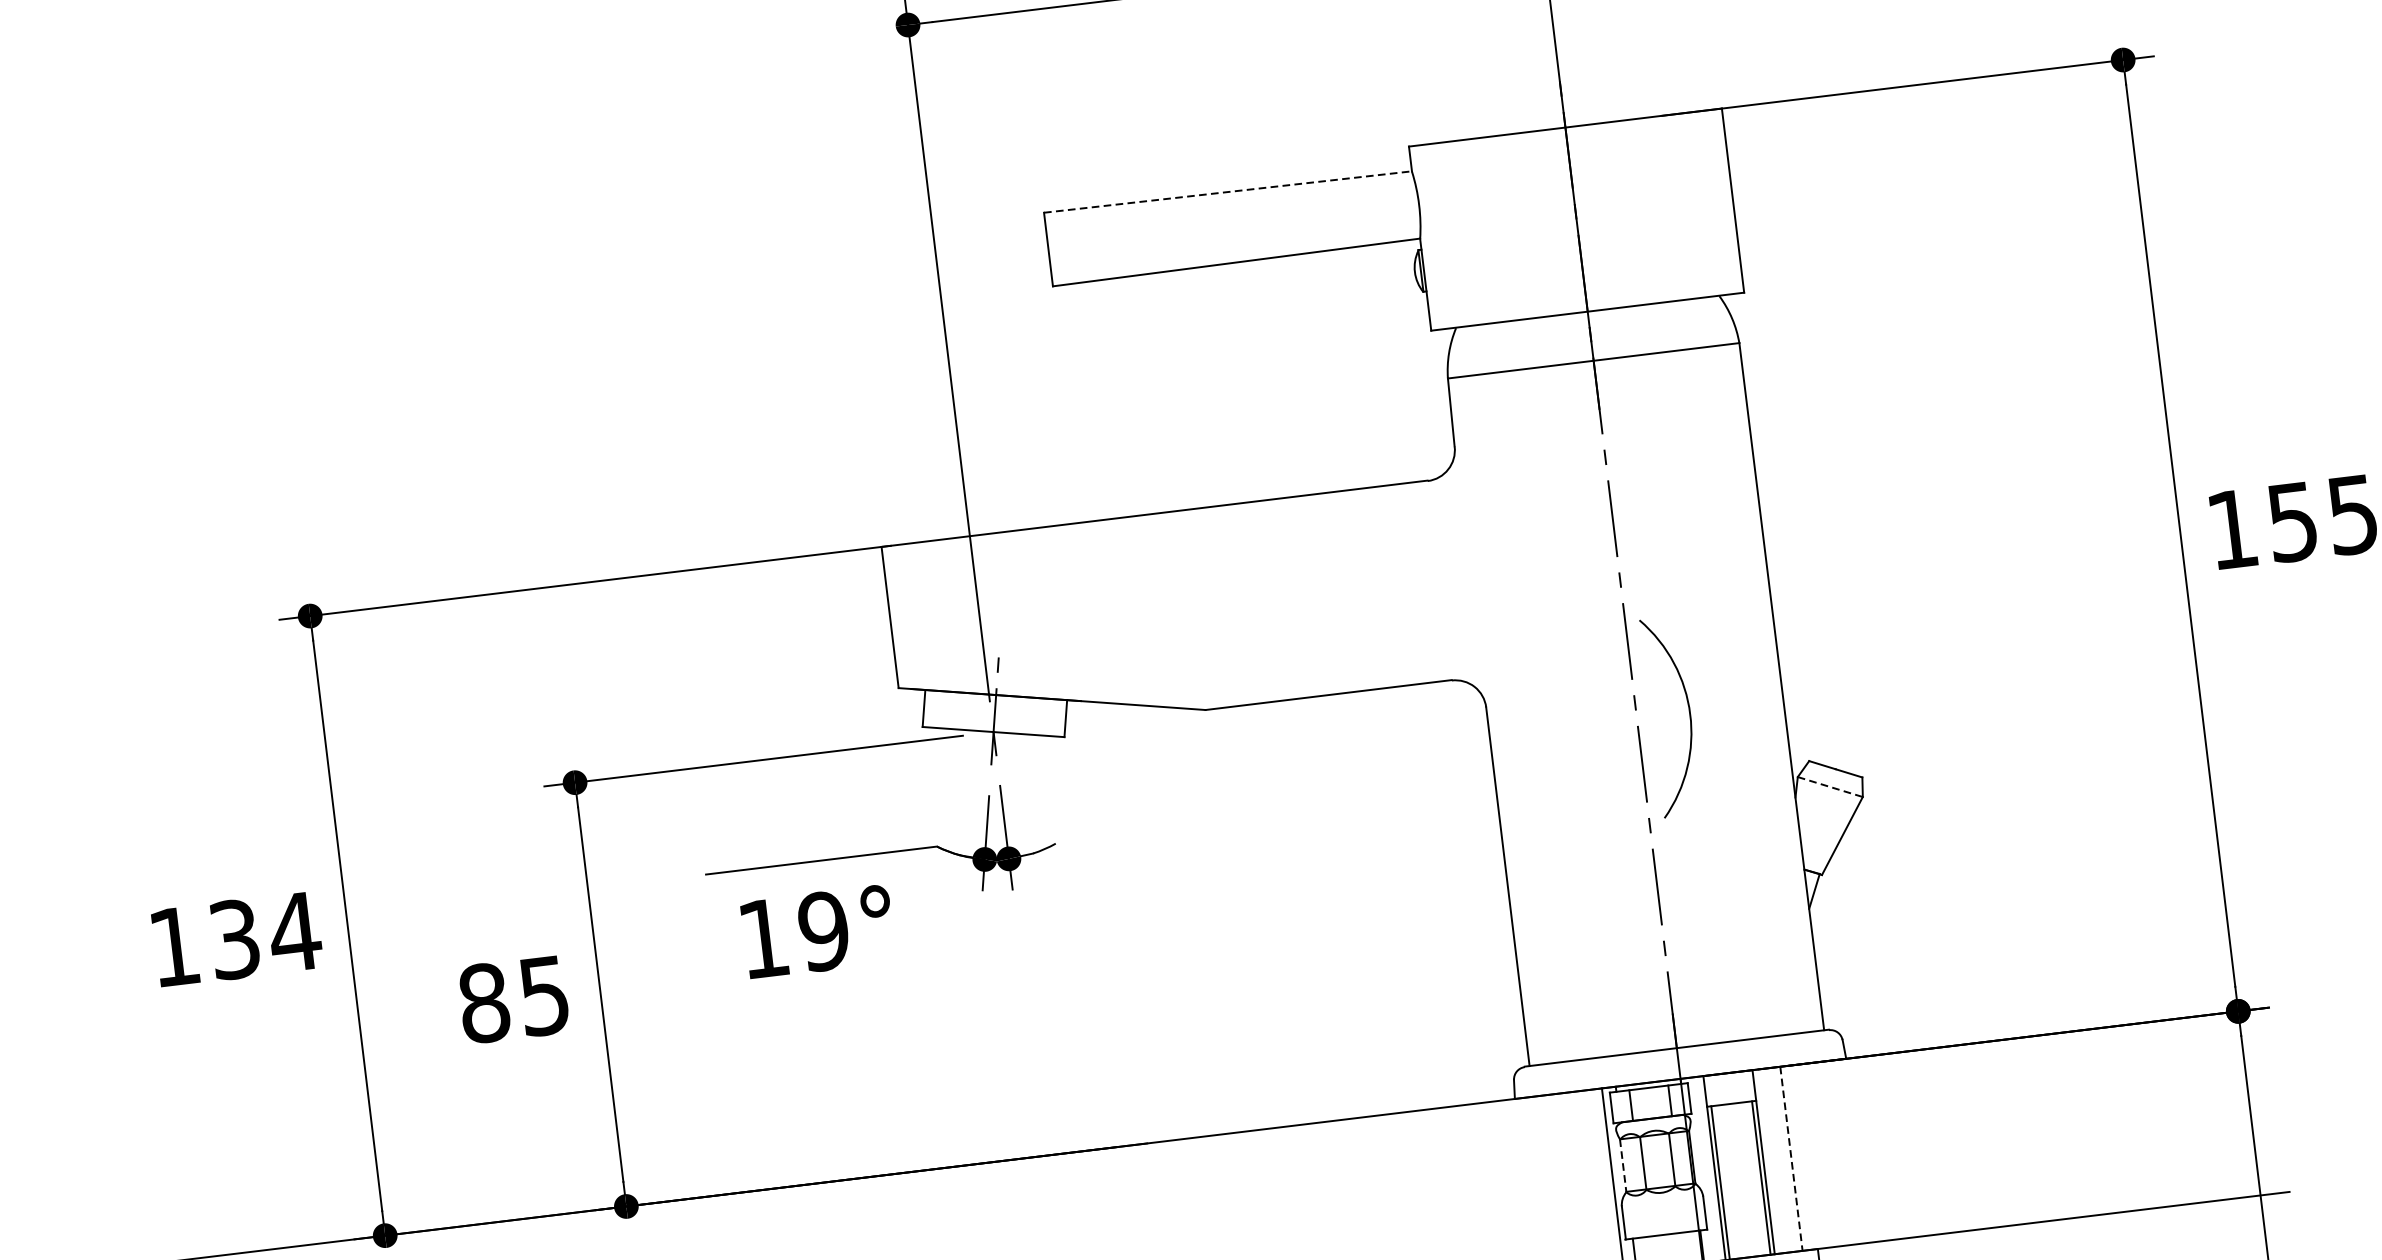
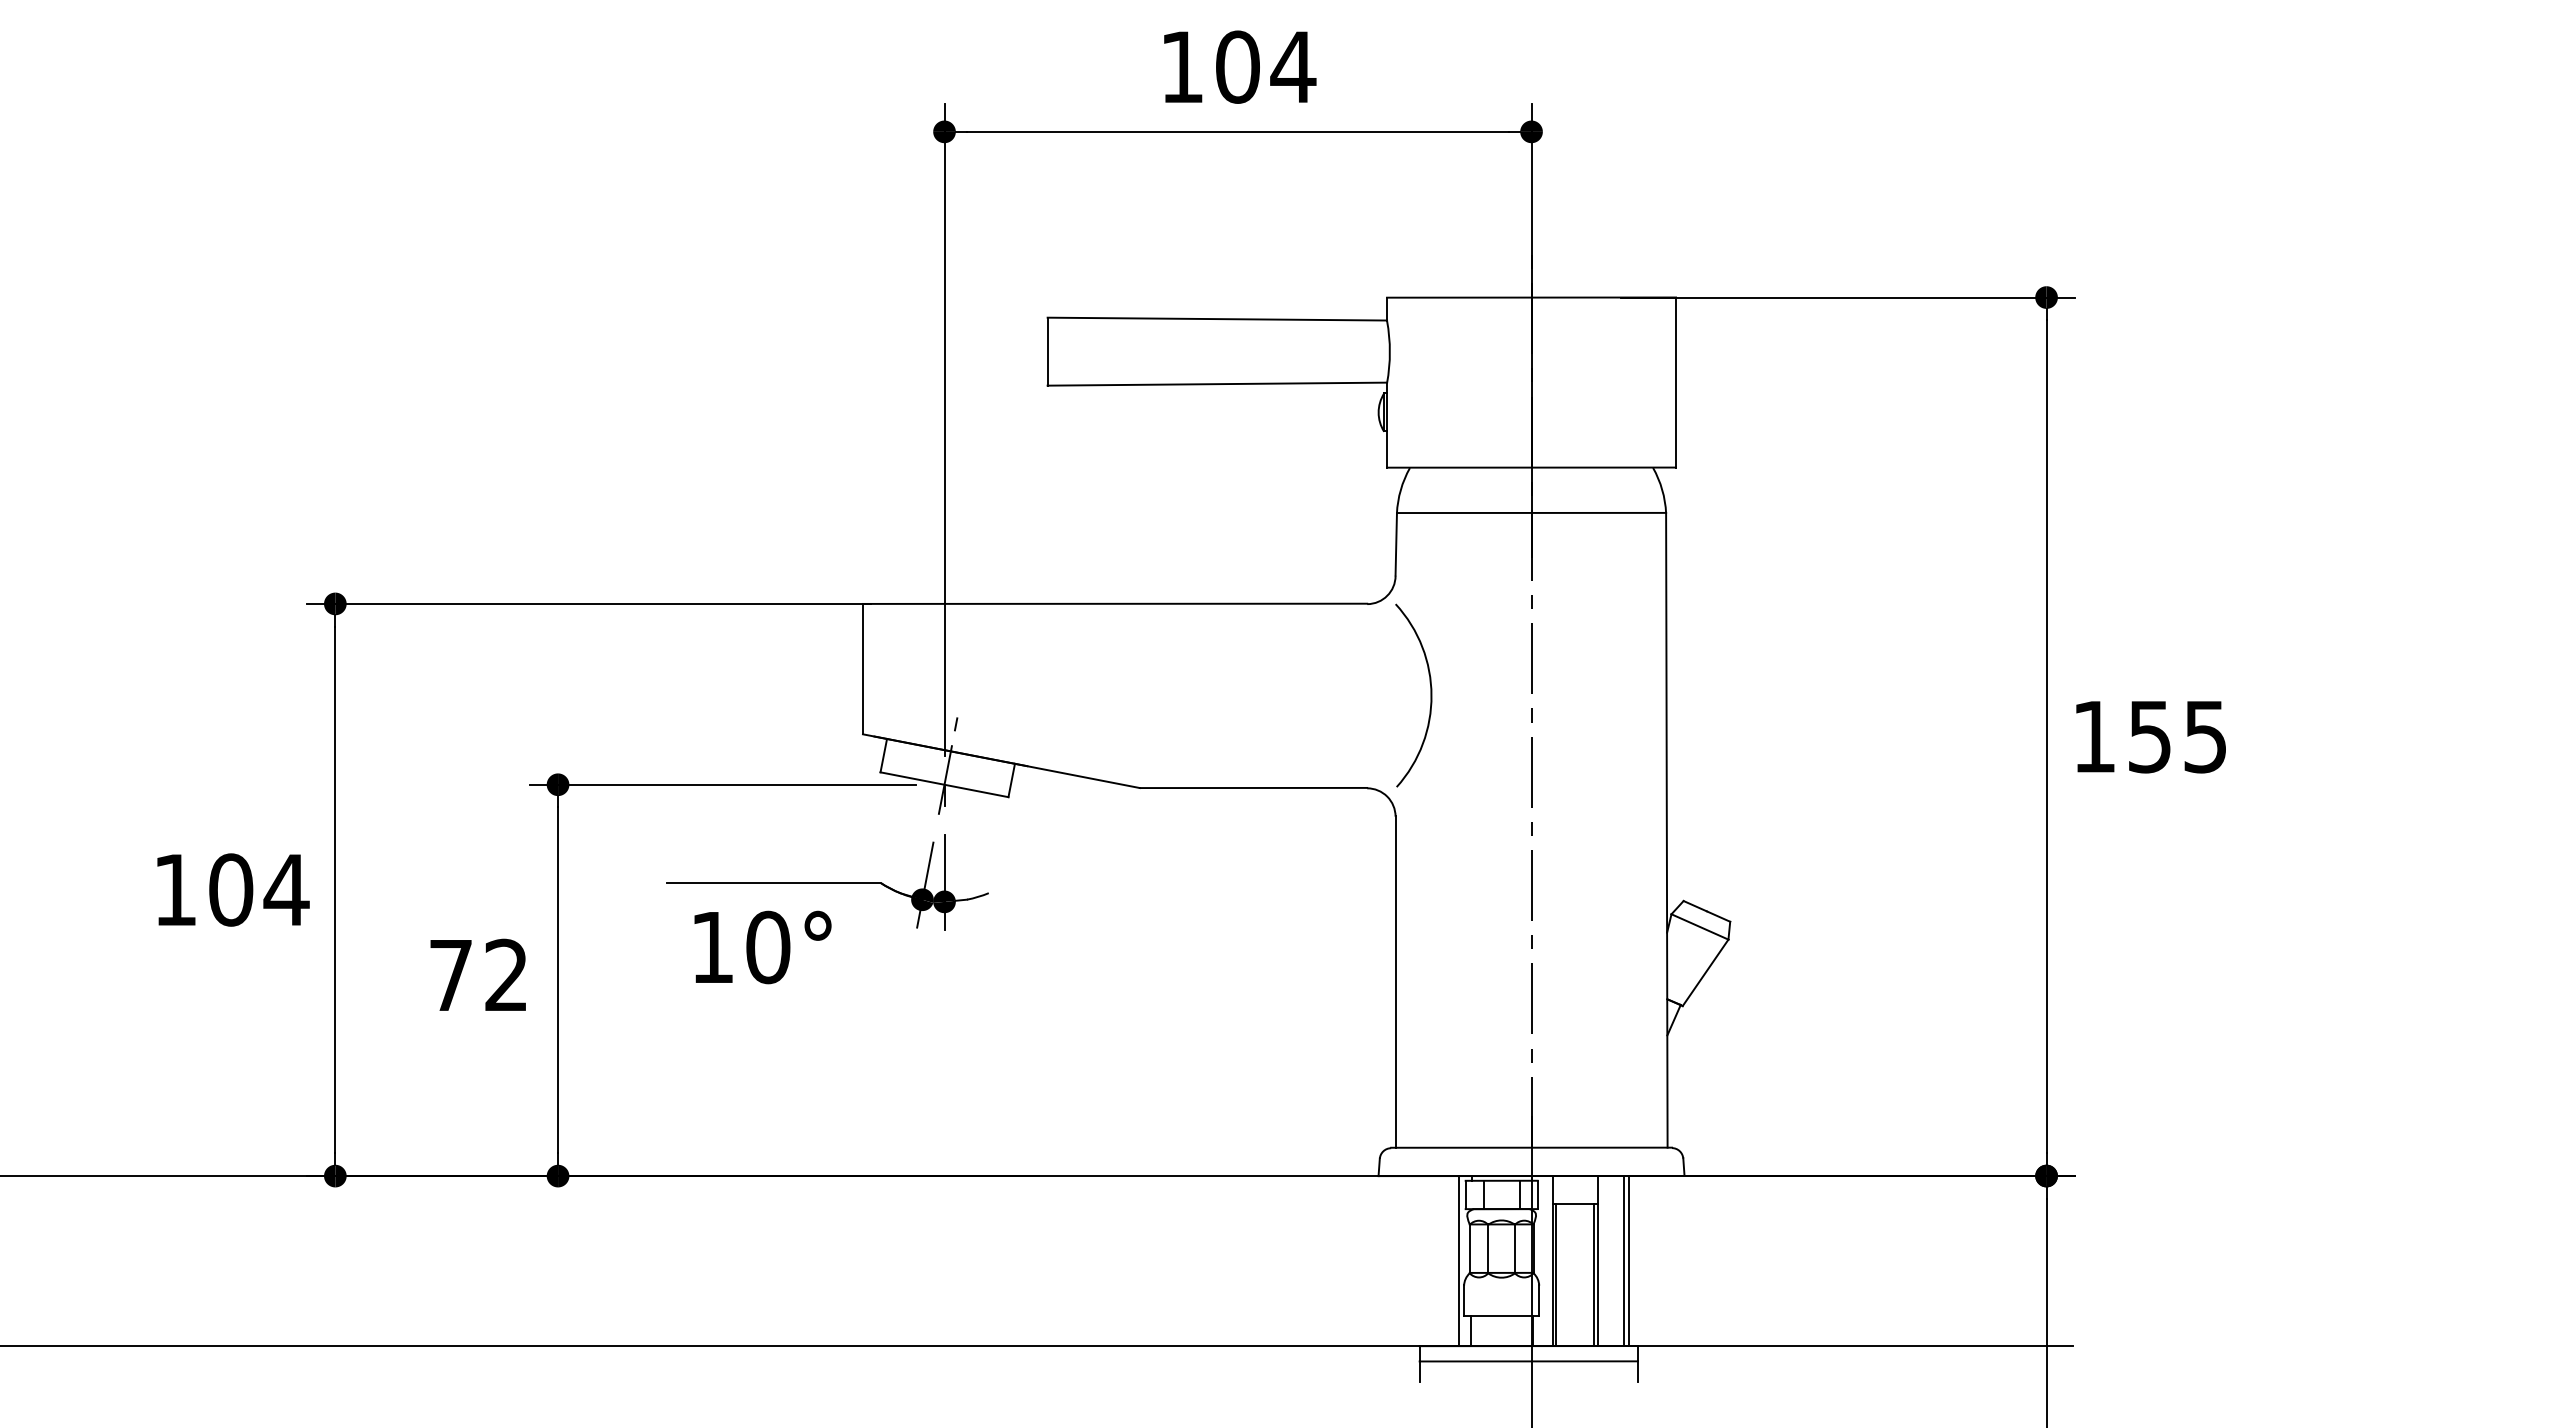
line: (1228, 192) -> (1217, 319), dashed -> solid
arc: (1689, 714) -> (1430, 695), moved
line: (1830, 787) -> (1700, 927), dashed -> solid
text: (824, 931) -> (768, 947), 19° -> 10°
text: (235, 938) -> (231, 889), 134 -> 104
text: (512, 999) -> (477, 975), 85 -> 72
line: (1796, 1157) -> (1628, 1260), added
line: (1791, 1159) -> (1623, 1261), dashed -> solid
line: (1622, 1166) -> (1469, 1249), dashed -> solid

